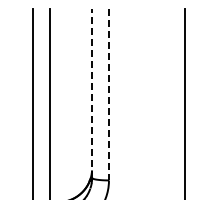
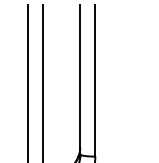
line: (92, 93) -> (80, 79), dashed -> solid
line: (108, 94) -> (94, 80), dashed -> solid

